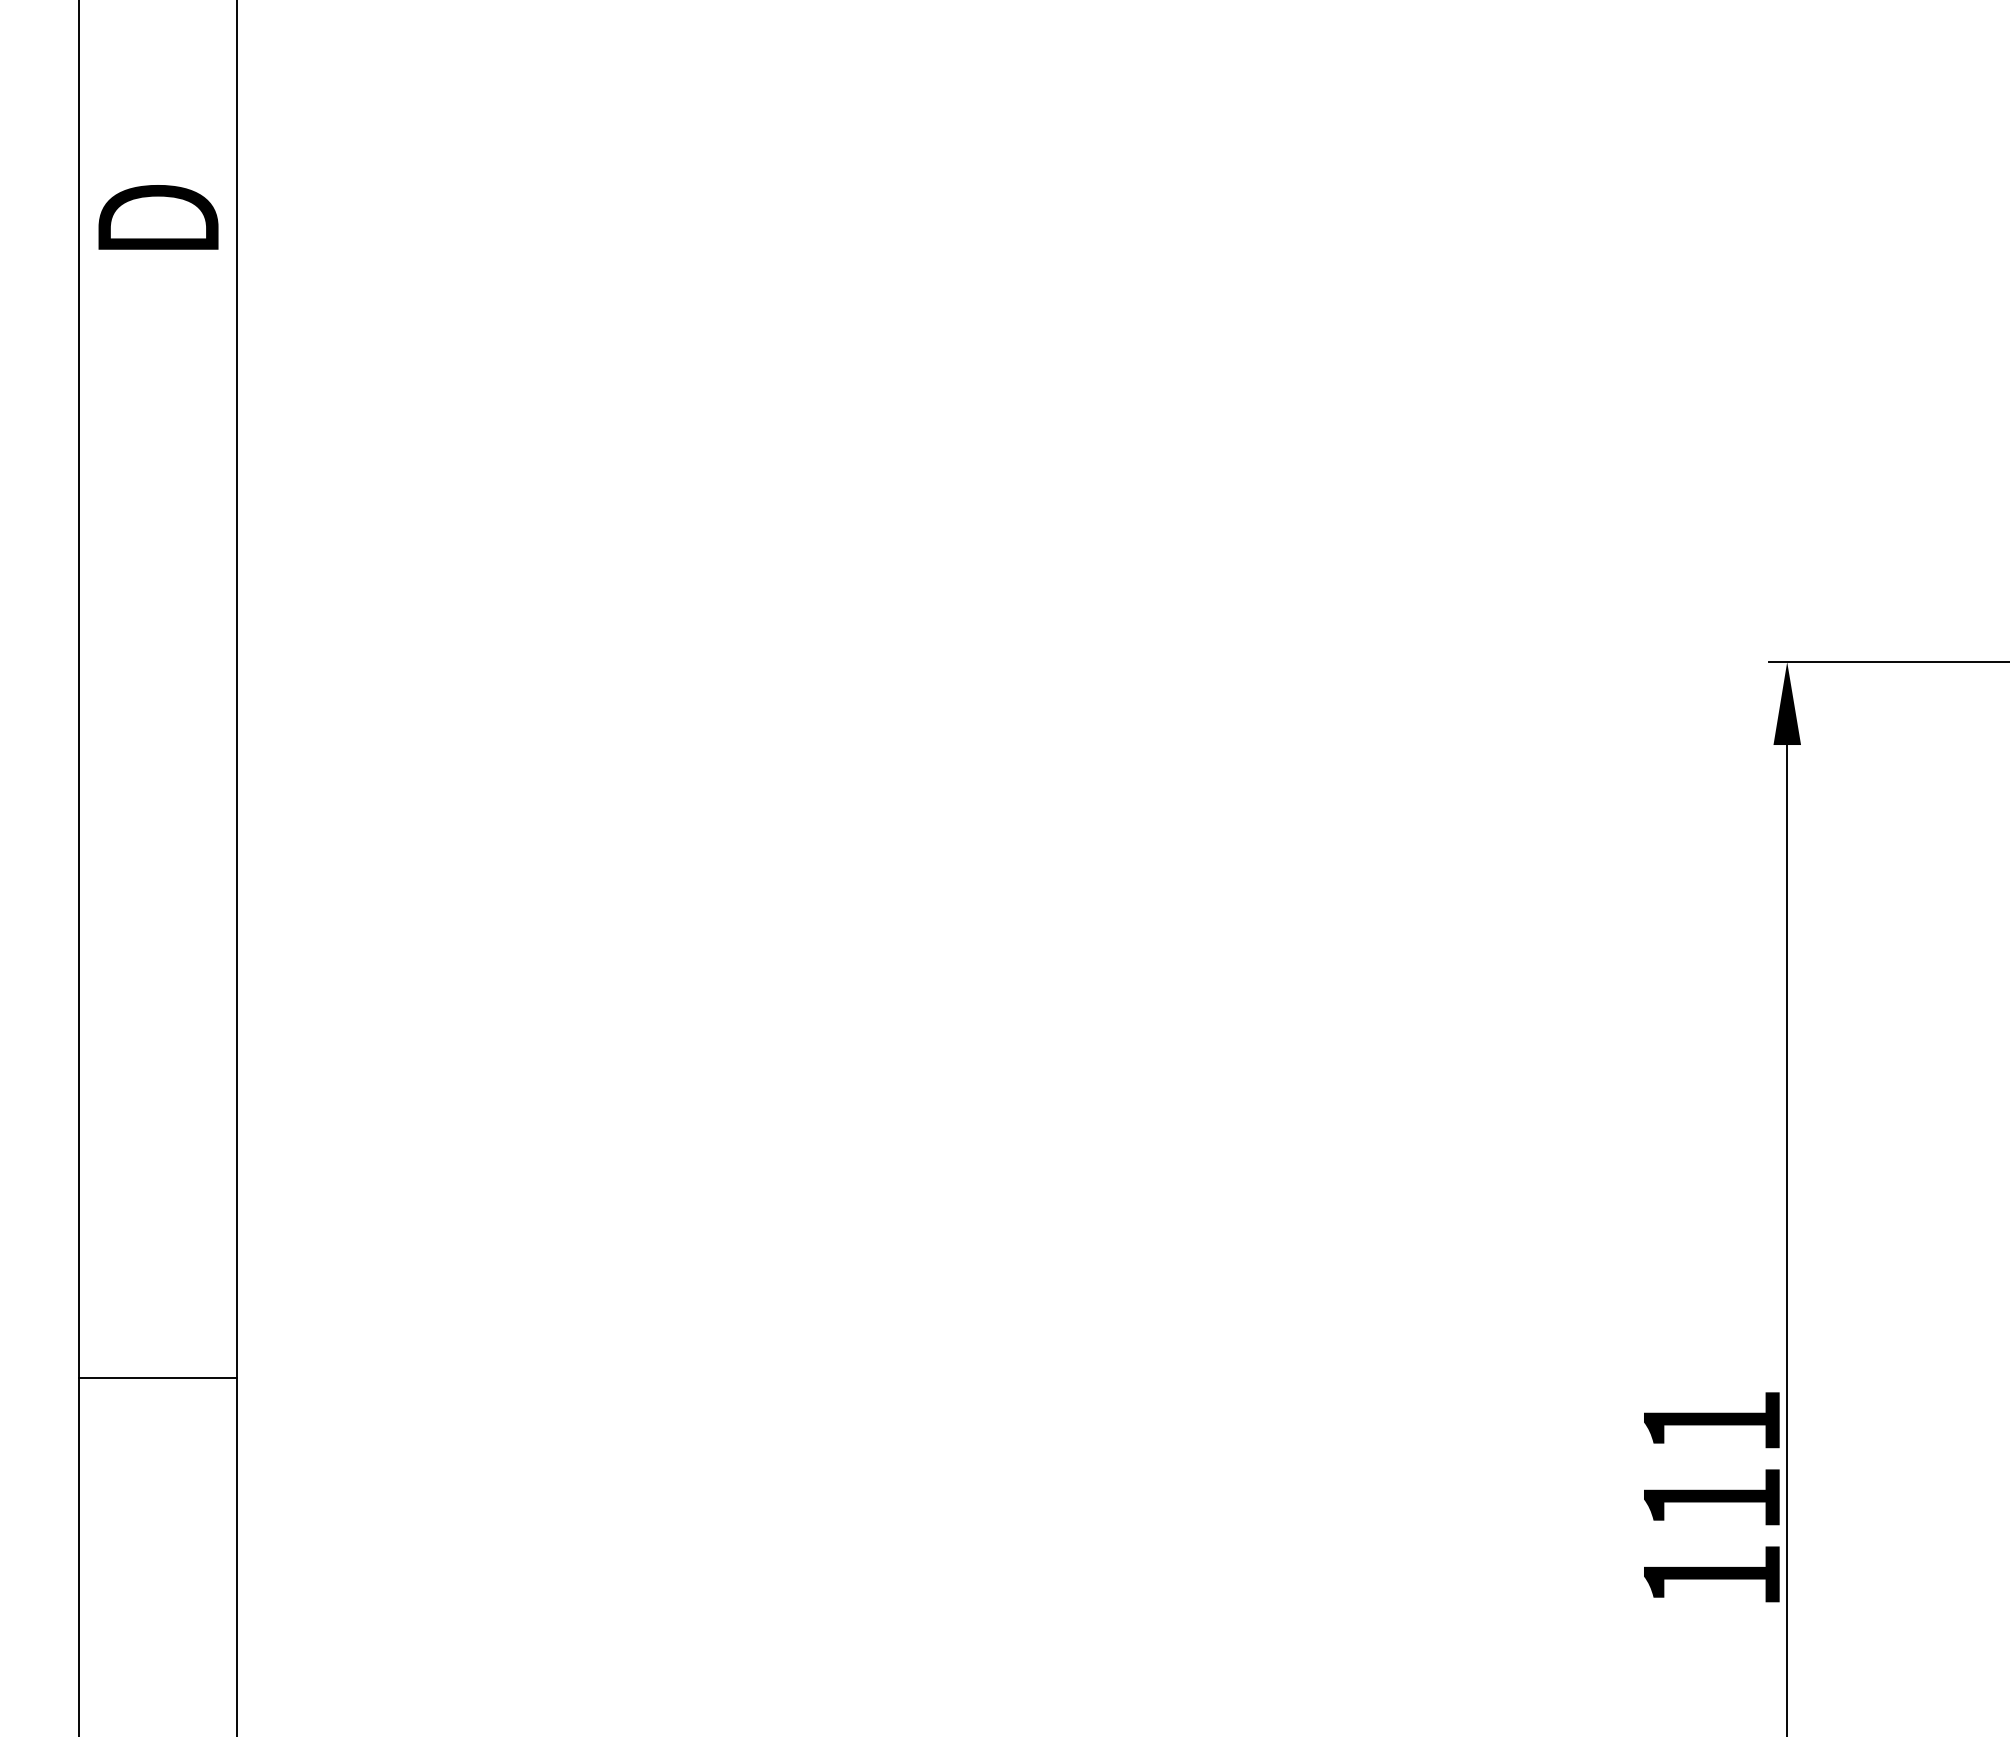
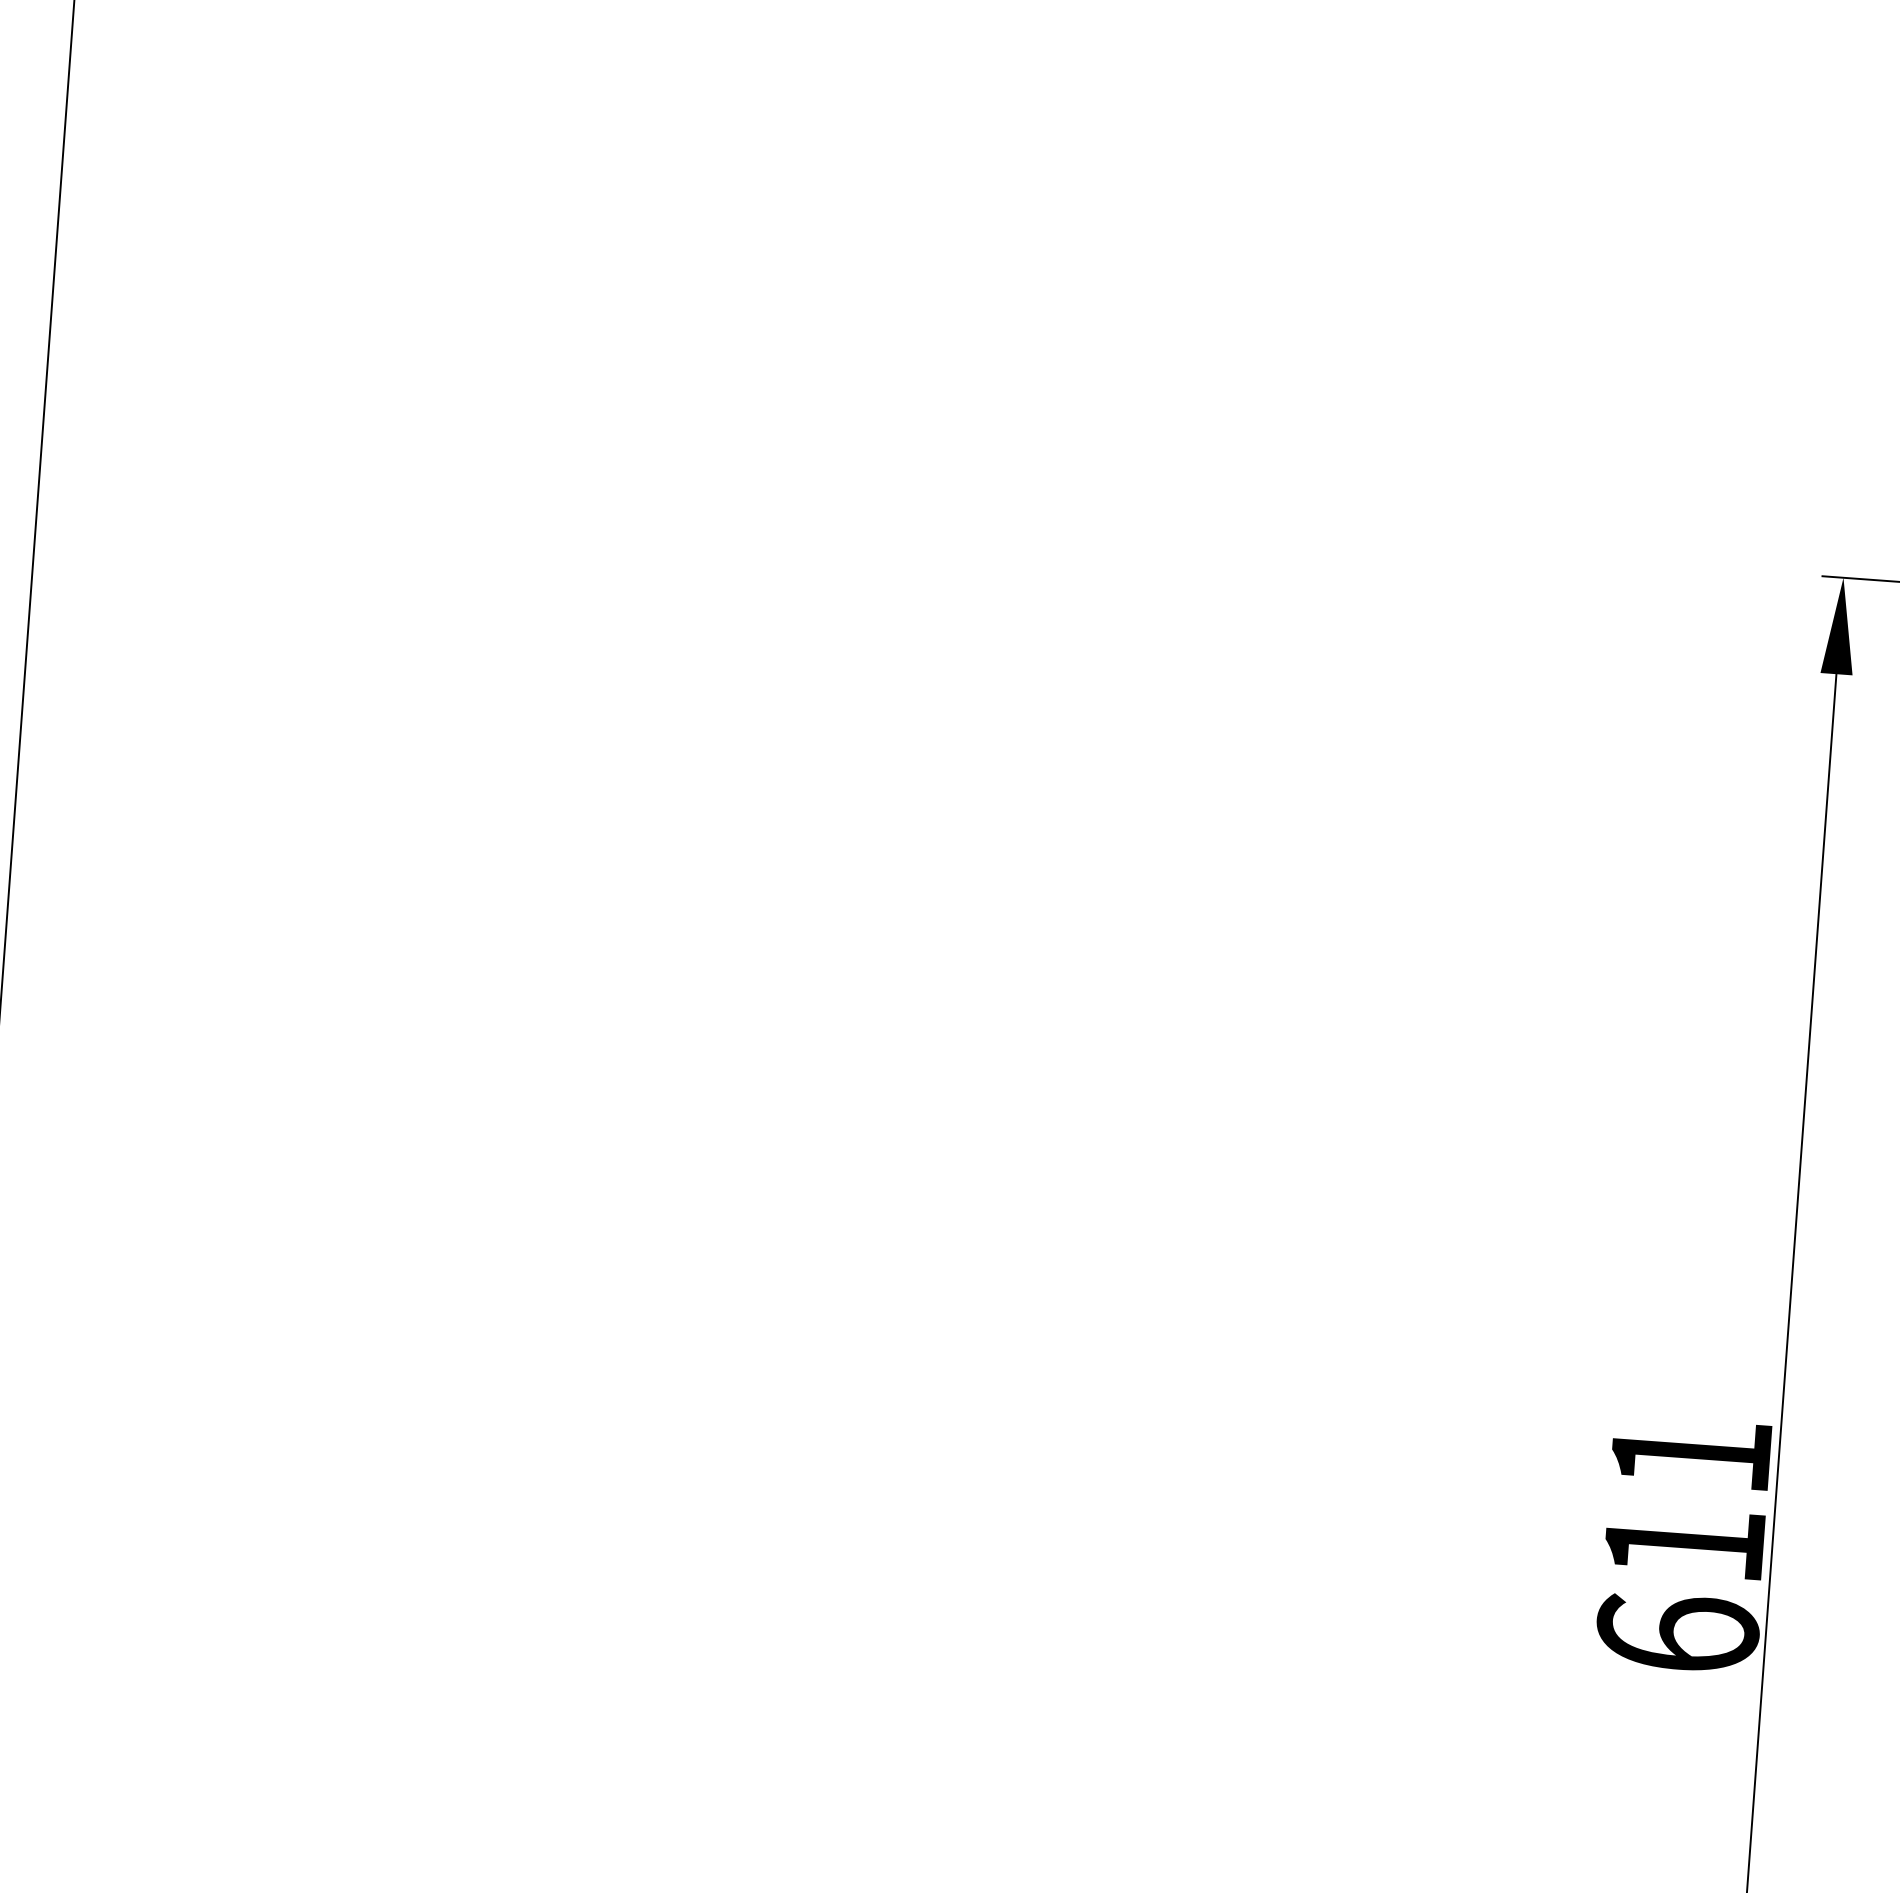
text: (1711, 1574) -> (1677, 1631), 111 -> 611

